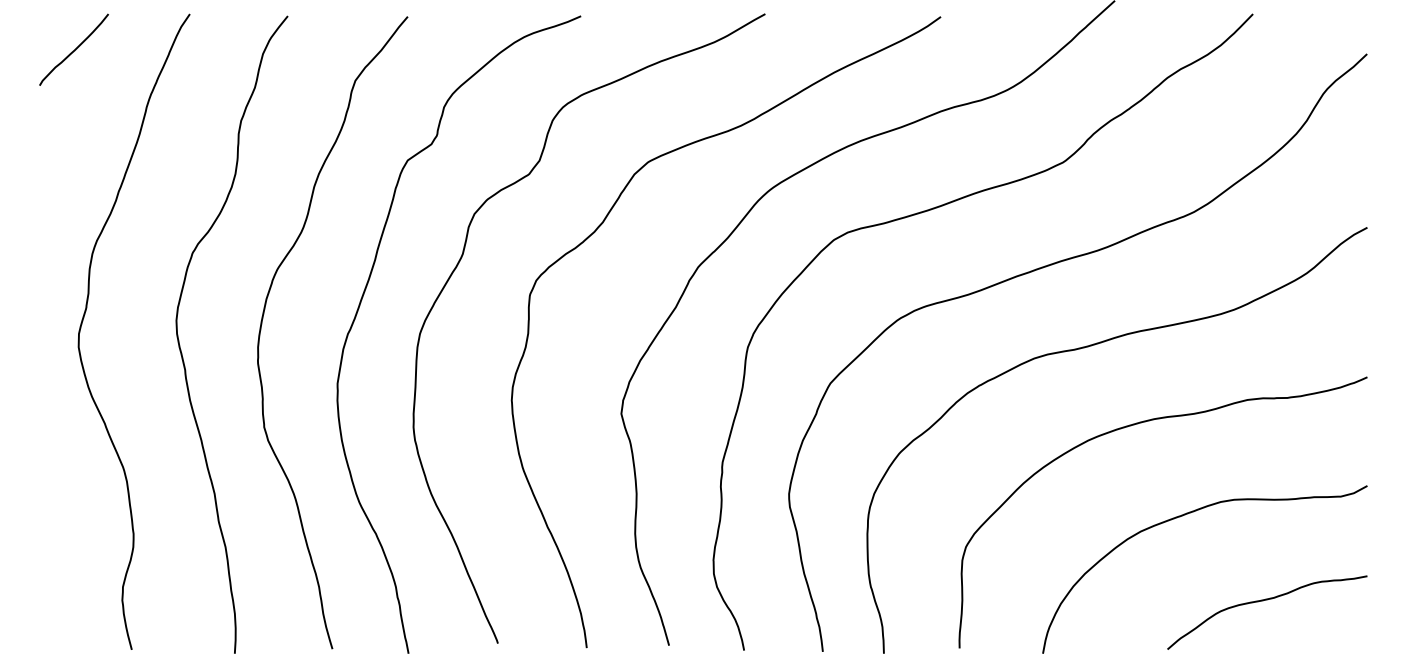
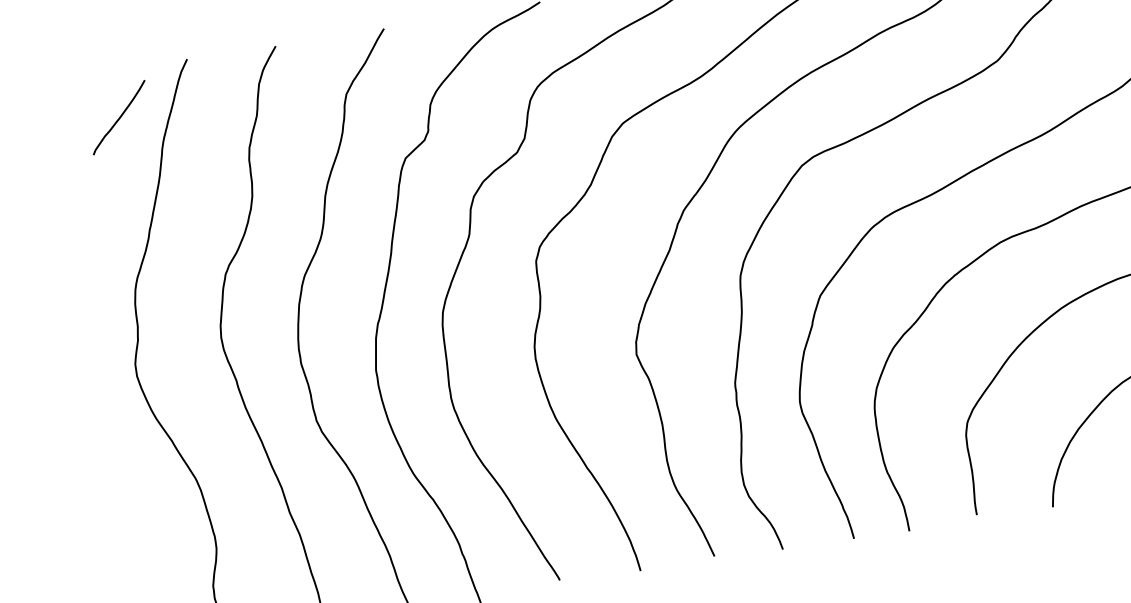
curve: (74, 49) -> (119, 117), moved

